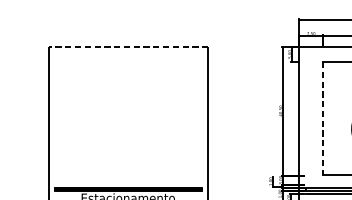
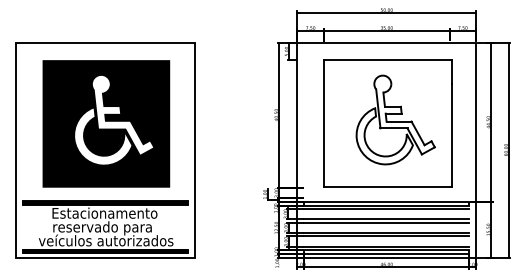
line: (128, 46) -> (105, 42), dashed -> solid
part: (129, 118) -> (106, 123), added
line: (323, 118) -> (324, 123), dashed -> solid

